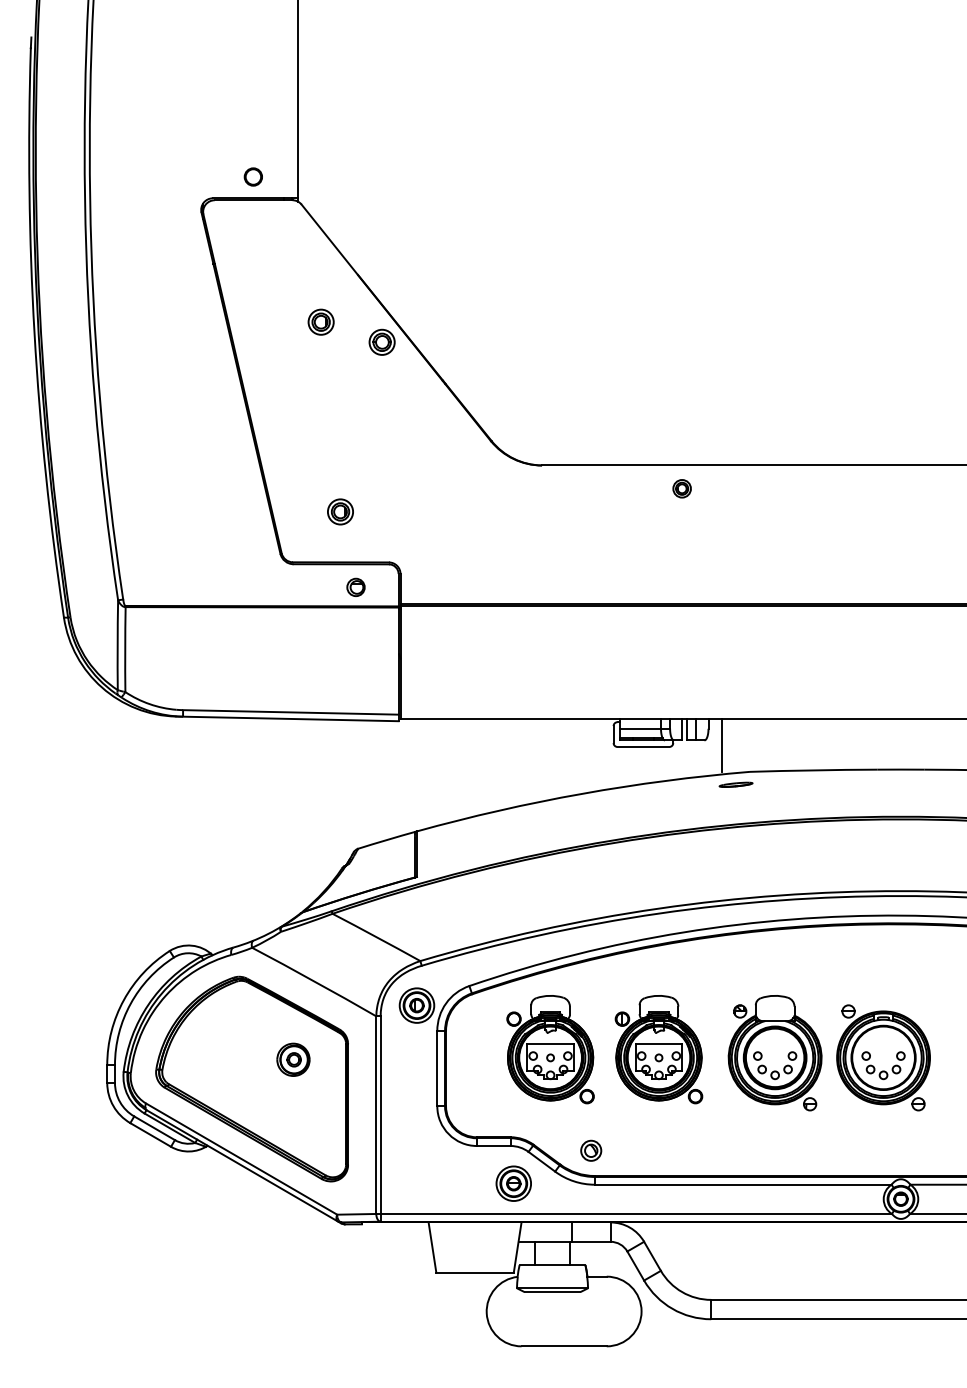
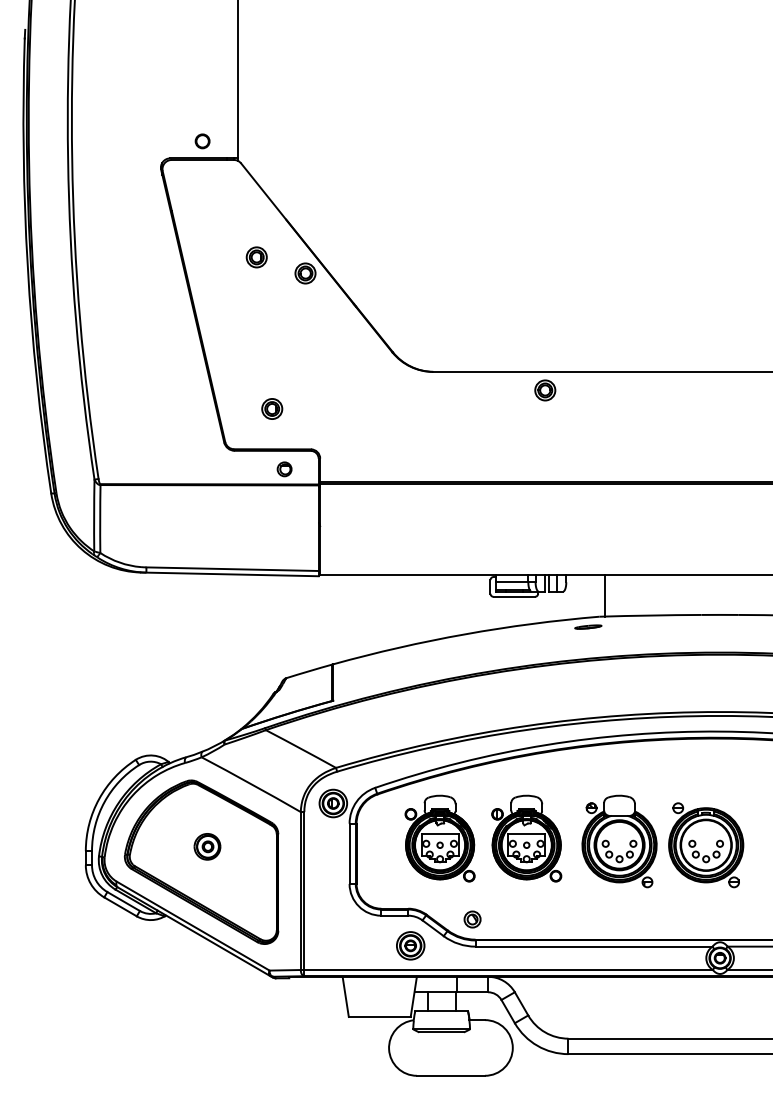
part: (681, 488) -> (544, 390), size x1.43
line: (721, 745) -> (604, 595), moved
part: (293, 1059) -> (207, 846), moved

